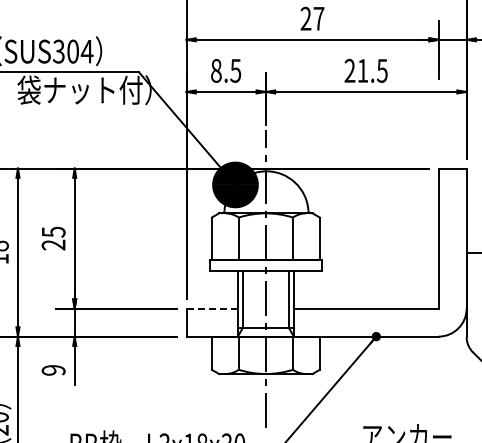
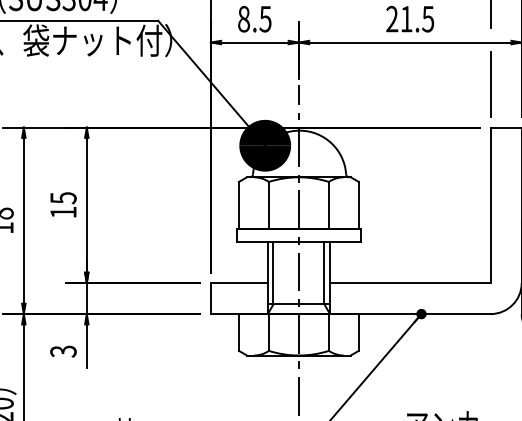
line: (438, 129) -> (490, 84), added
text: (53, 244) -> (63, 211), 25 -> 15
line: (212, 308) -> (239, 282), dashed -> solid
text: (53, 370) -> (63, 351), 9 -> 3

